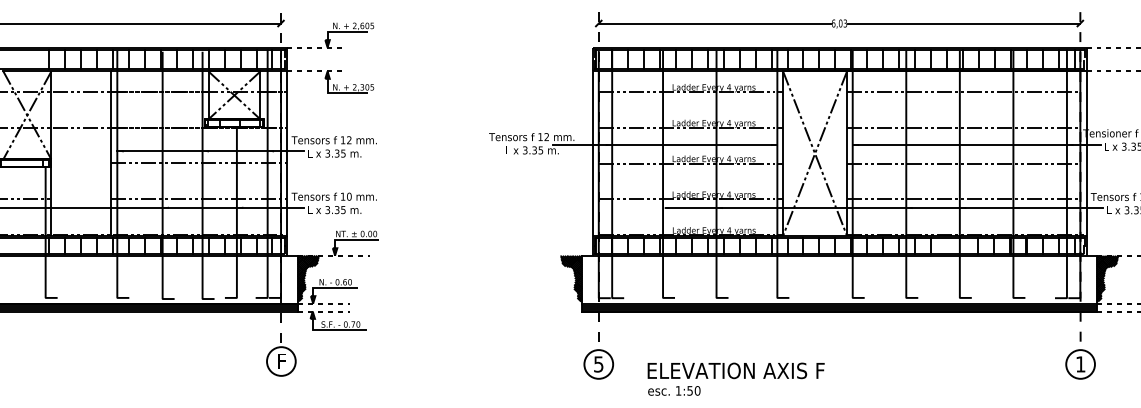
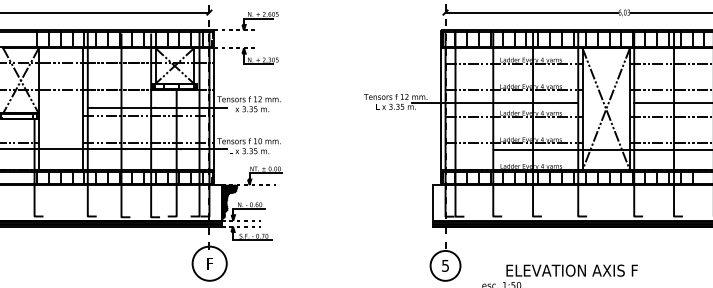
hatch: (571, 278) -> (425, 202), removed
circle: (281, 361) -> (209, 263), size x1.6
circle: (598, 364) -> (445, 265), size x1.4
text: (735, 370) -> (571, 270), moved

